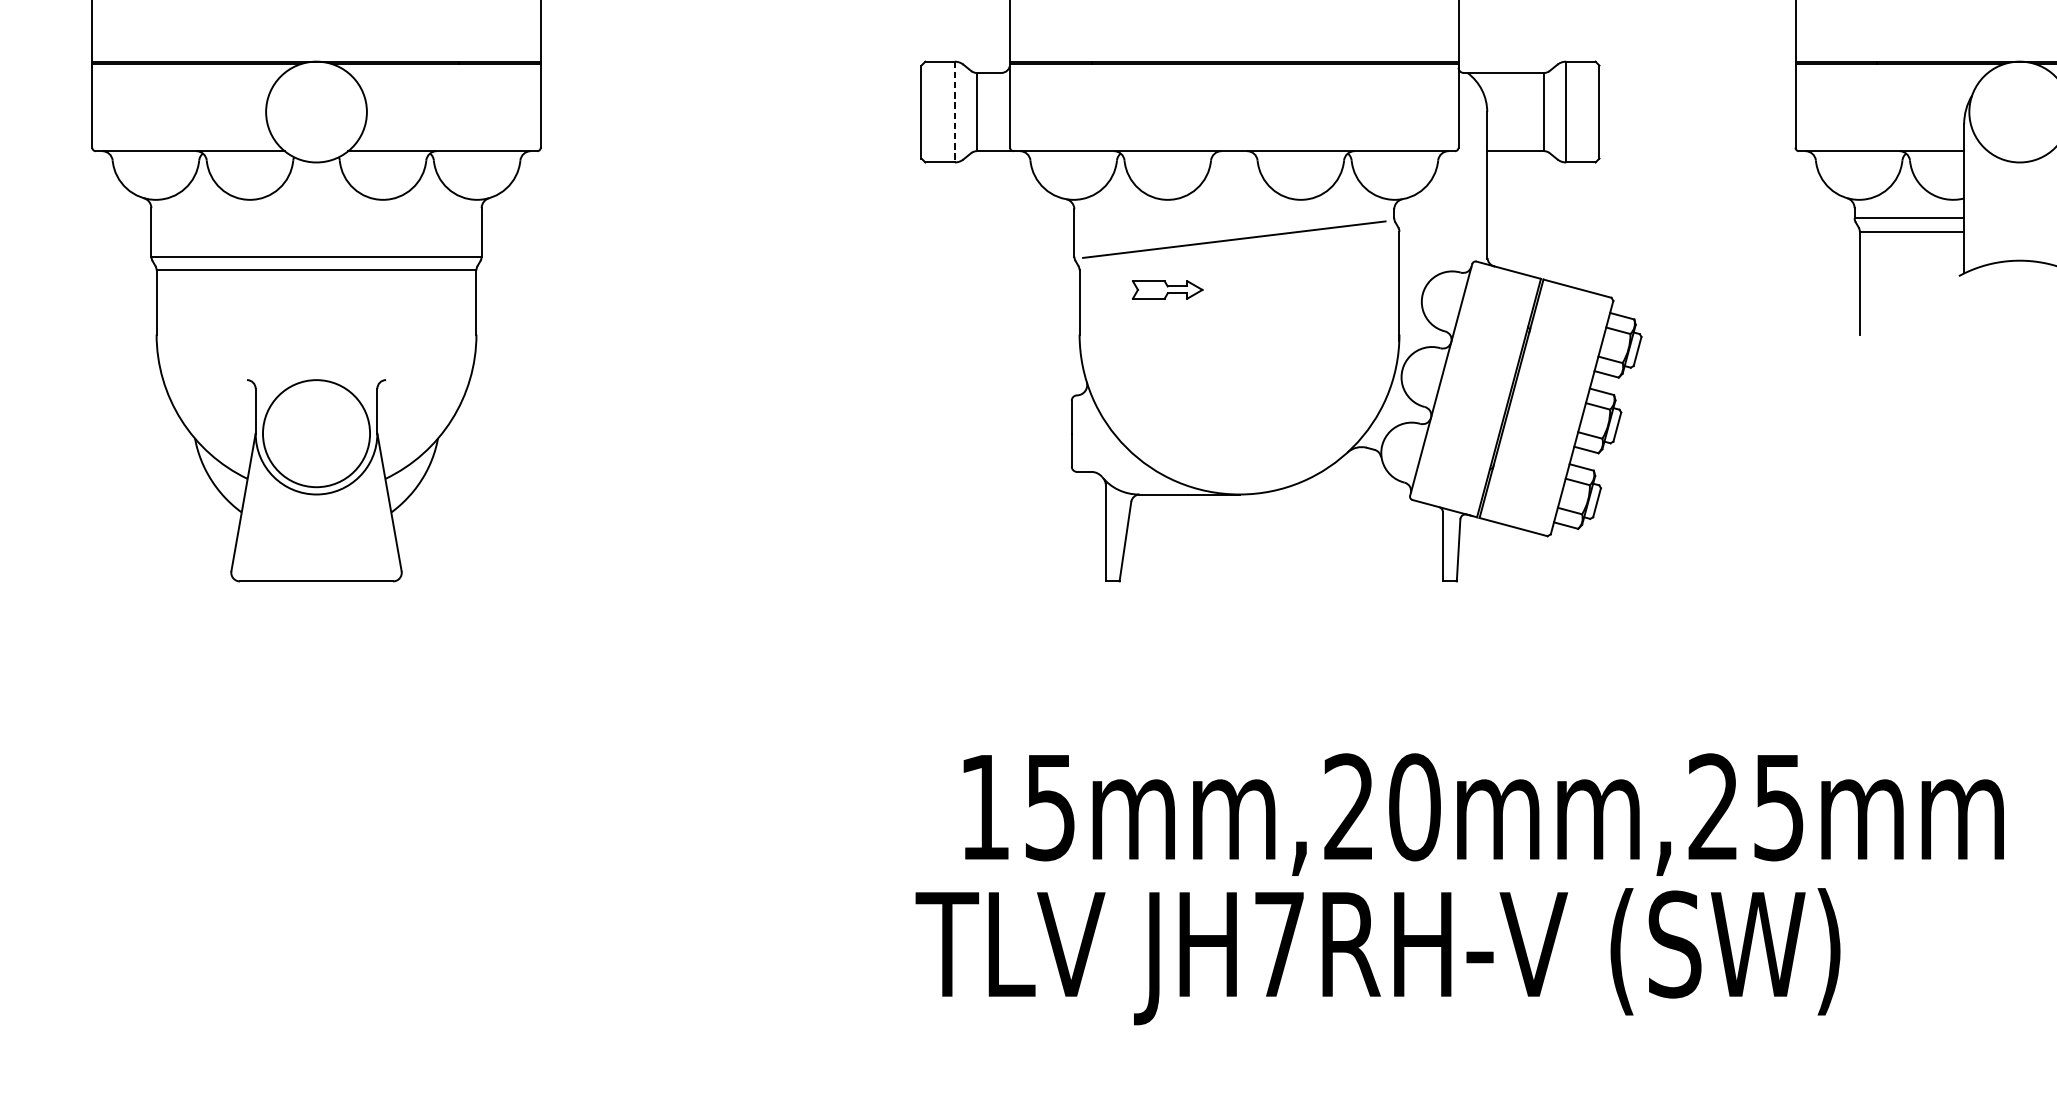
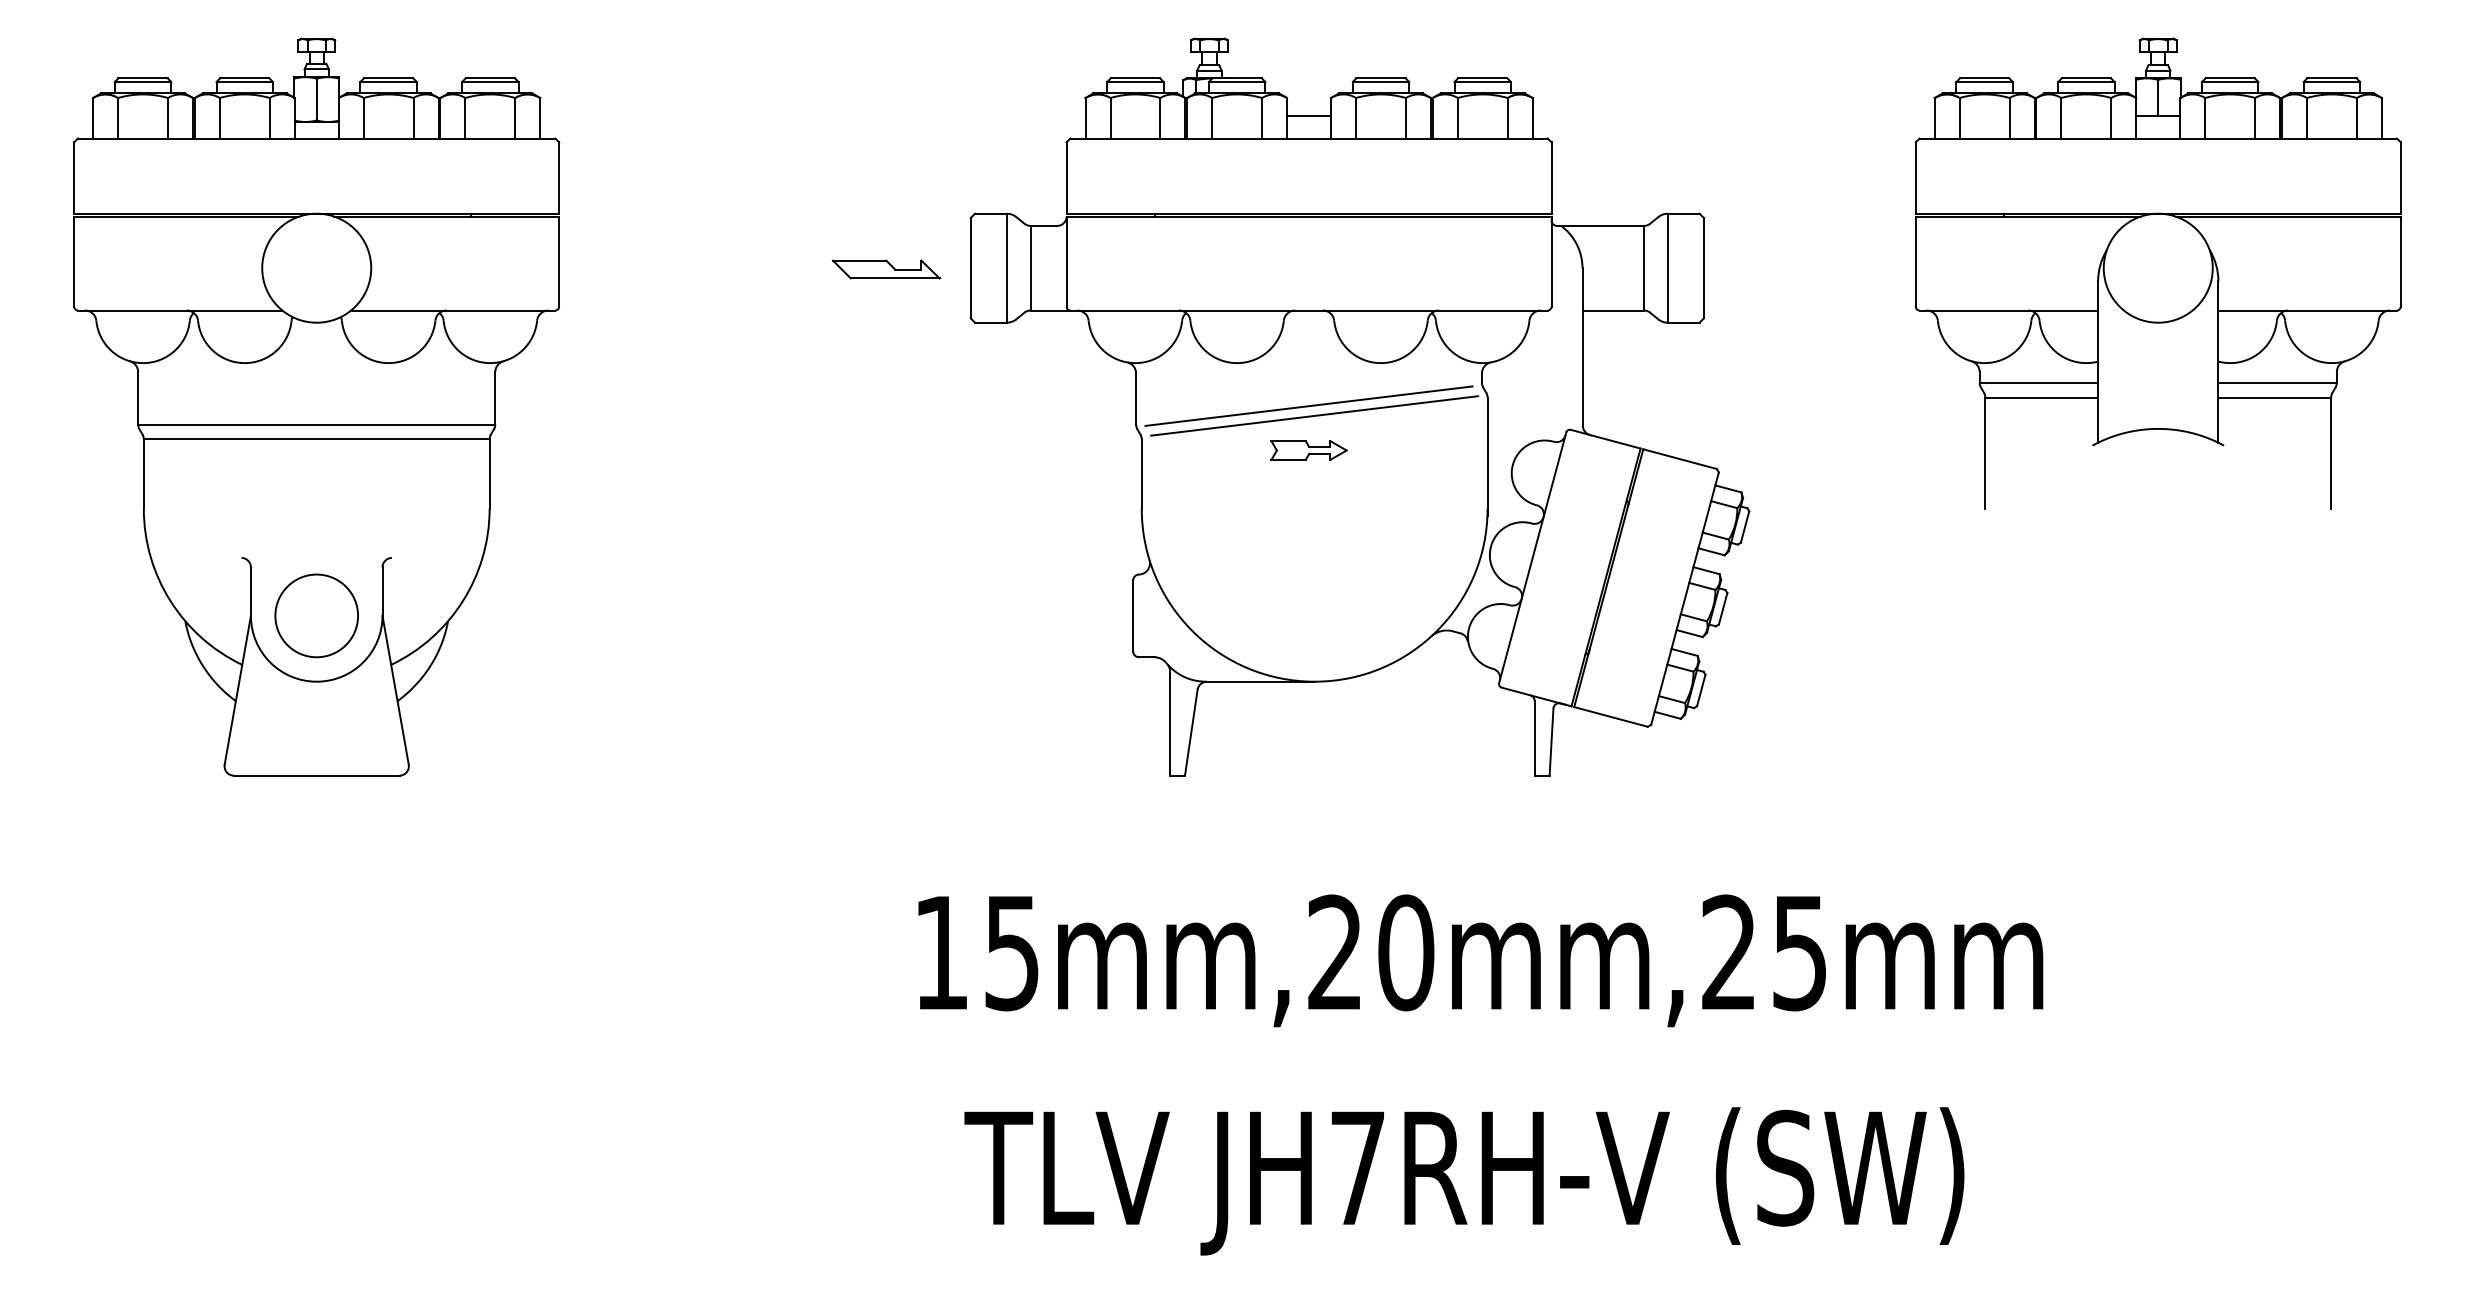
line: (954, 112) -> (1006, 268), dashed -> solid
part: (843, 113) -> (886, 269), added
line: (1239, 248) -> (1314, 415), added
part: (1167, 289) -> (1308, 450), moved
circle: (316, 433) -> (316, 615), size x0.71
text: (1483, 814) -> (1480, 960), moved

